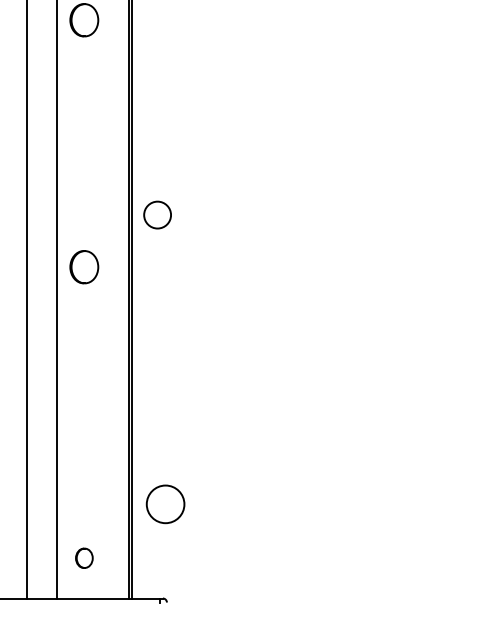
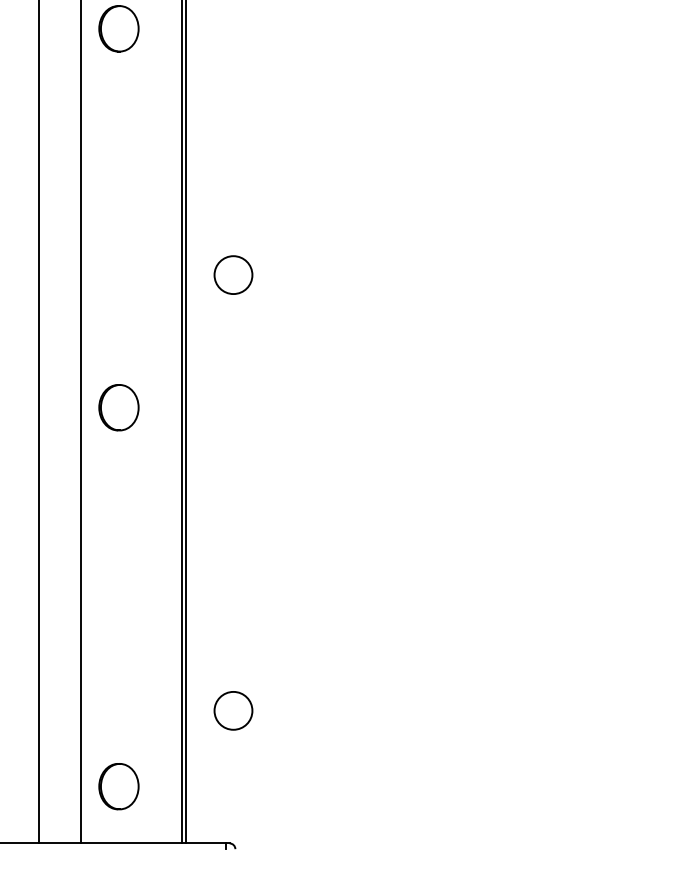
circle: (157, 214) -> (233, 274), moved
part: (84, 267) -> (119, 408), moved
circle: (165, 503) -> (233, 709), size x0.71
part: (84, 558) -> (119, 787), size x1.67

